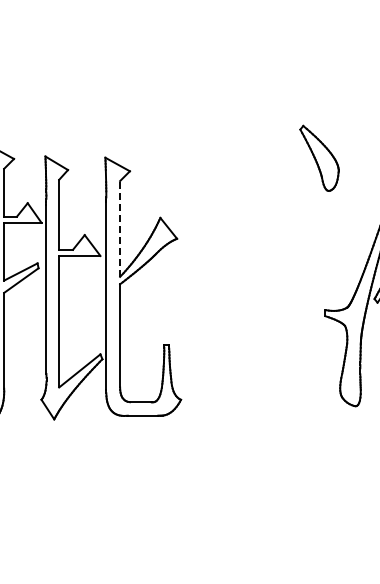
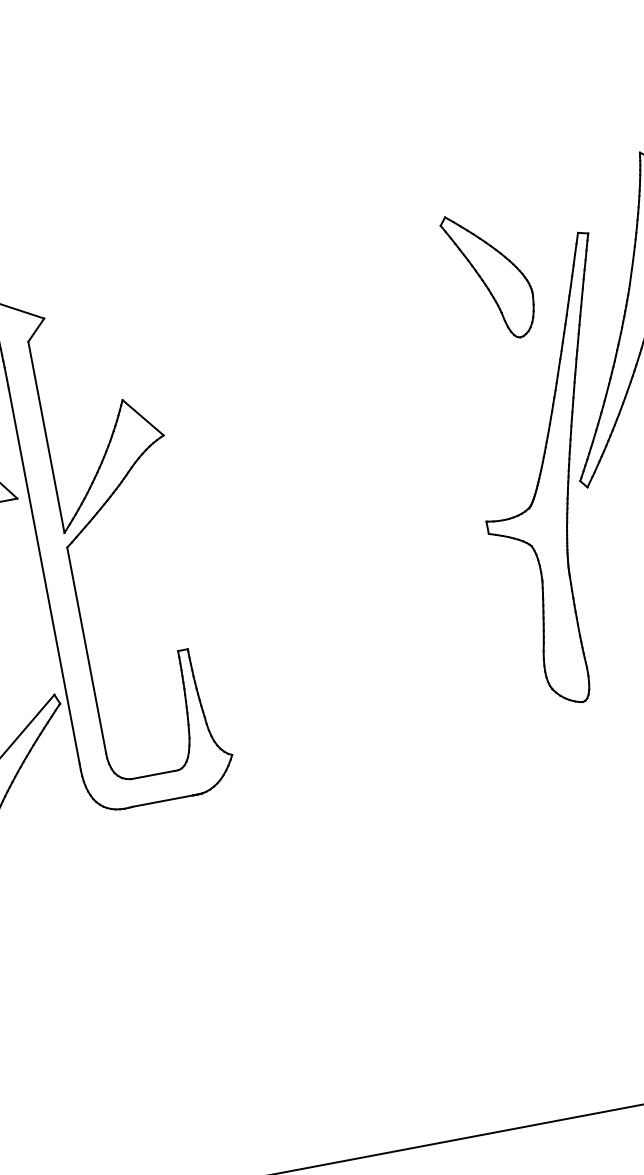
part: (319, 157) -> (489, 274), moved
line: (120, 229) -> (47, 438), dashed -> solid

